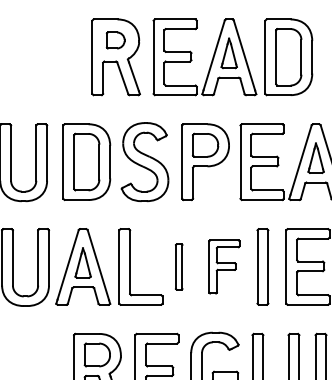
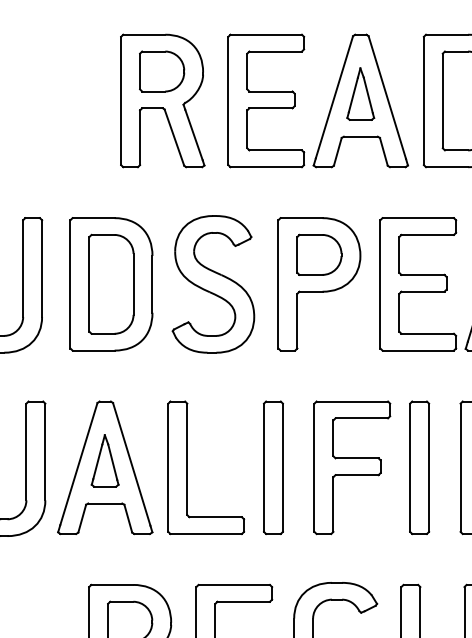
part: (115, 40) -> (161, 71), size x1.43
part: (178, 266) -> (271, 466), size x1.67
part: (224, 266) -> (352, 466), size x1.43

